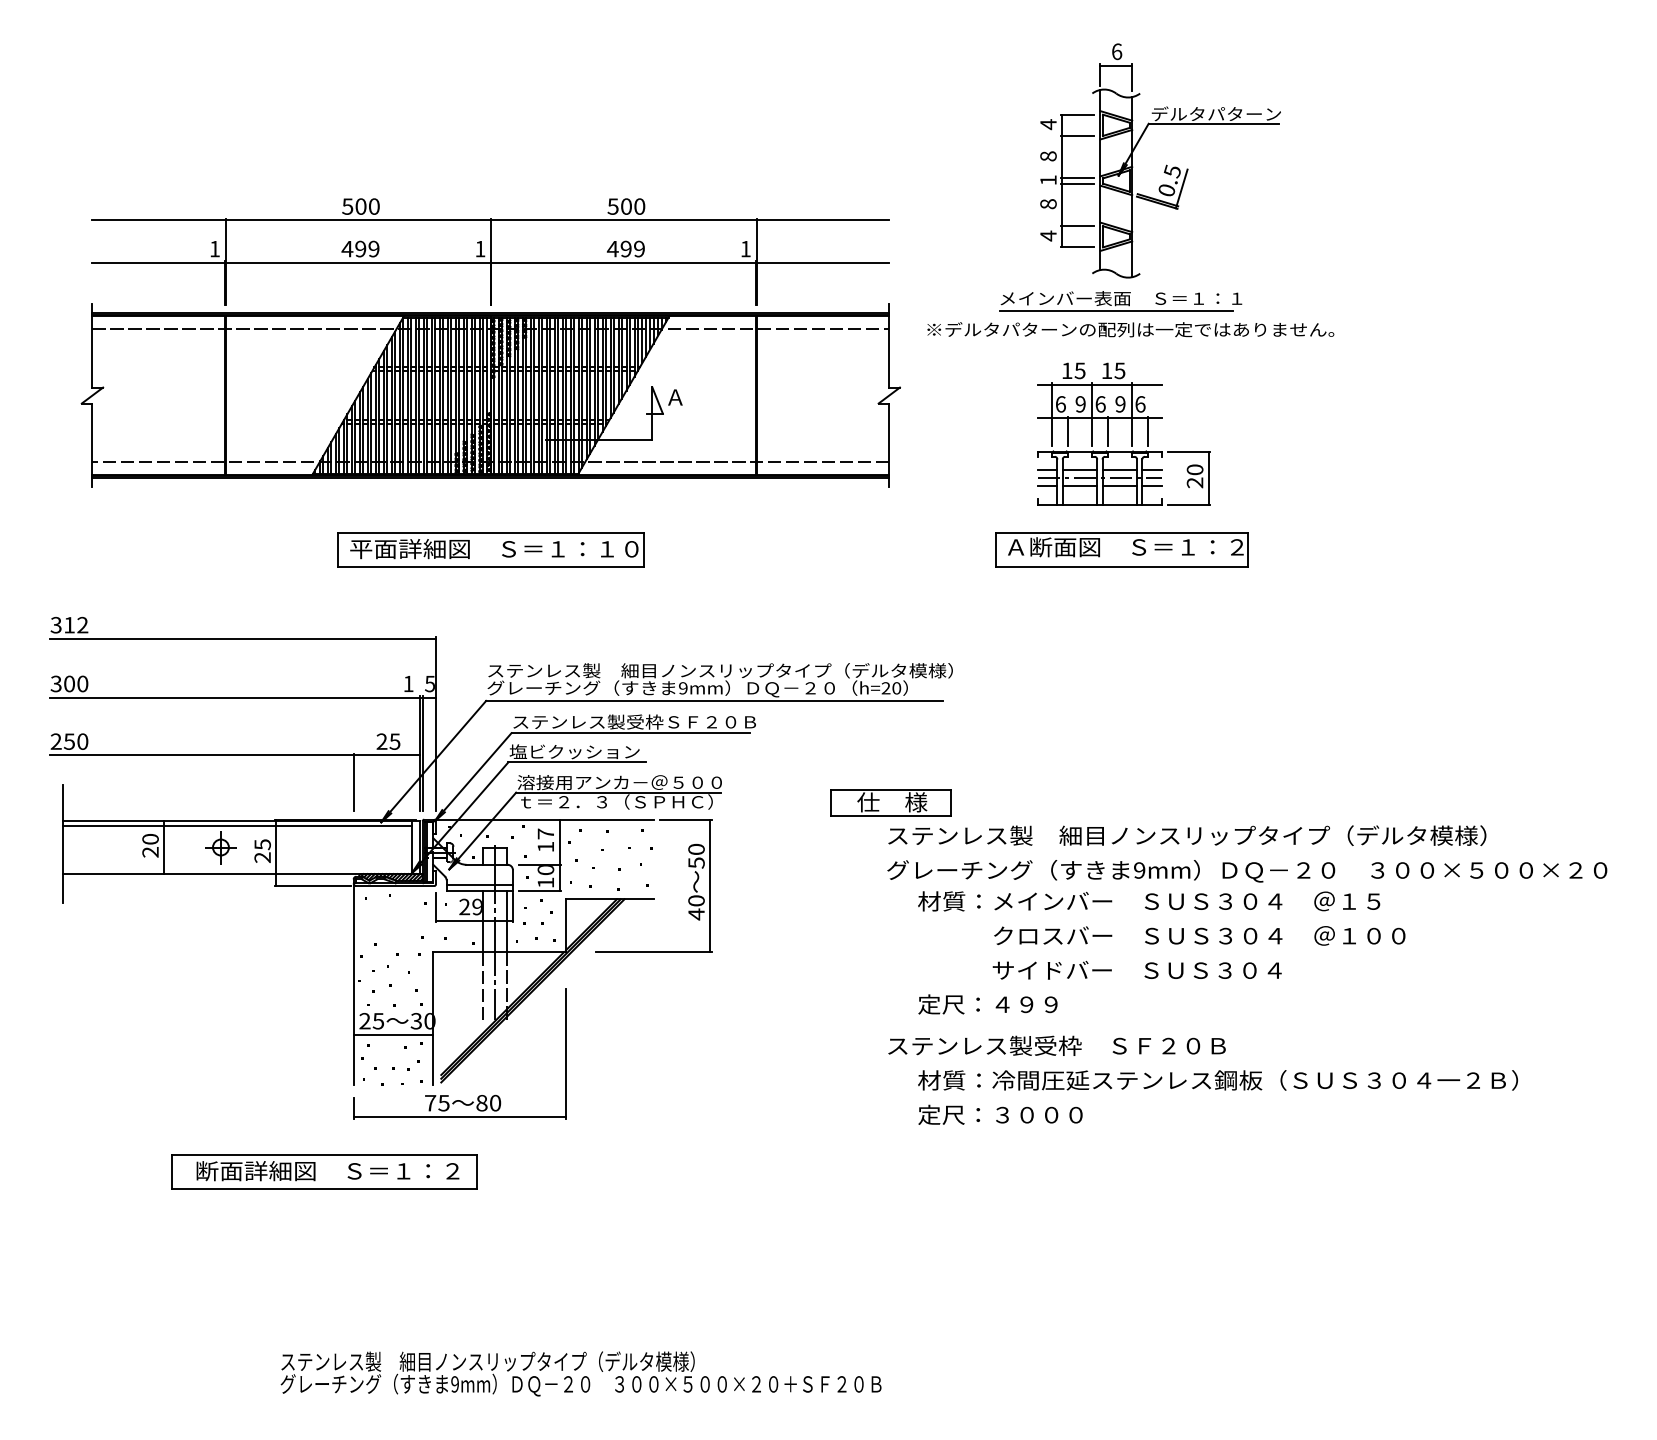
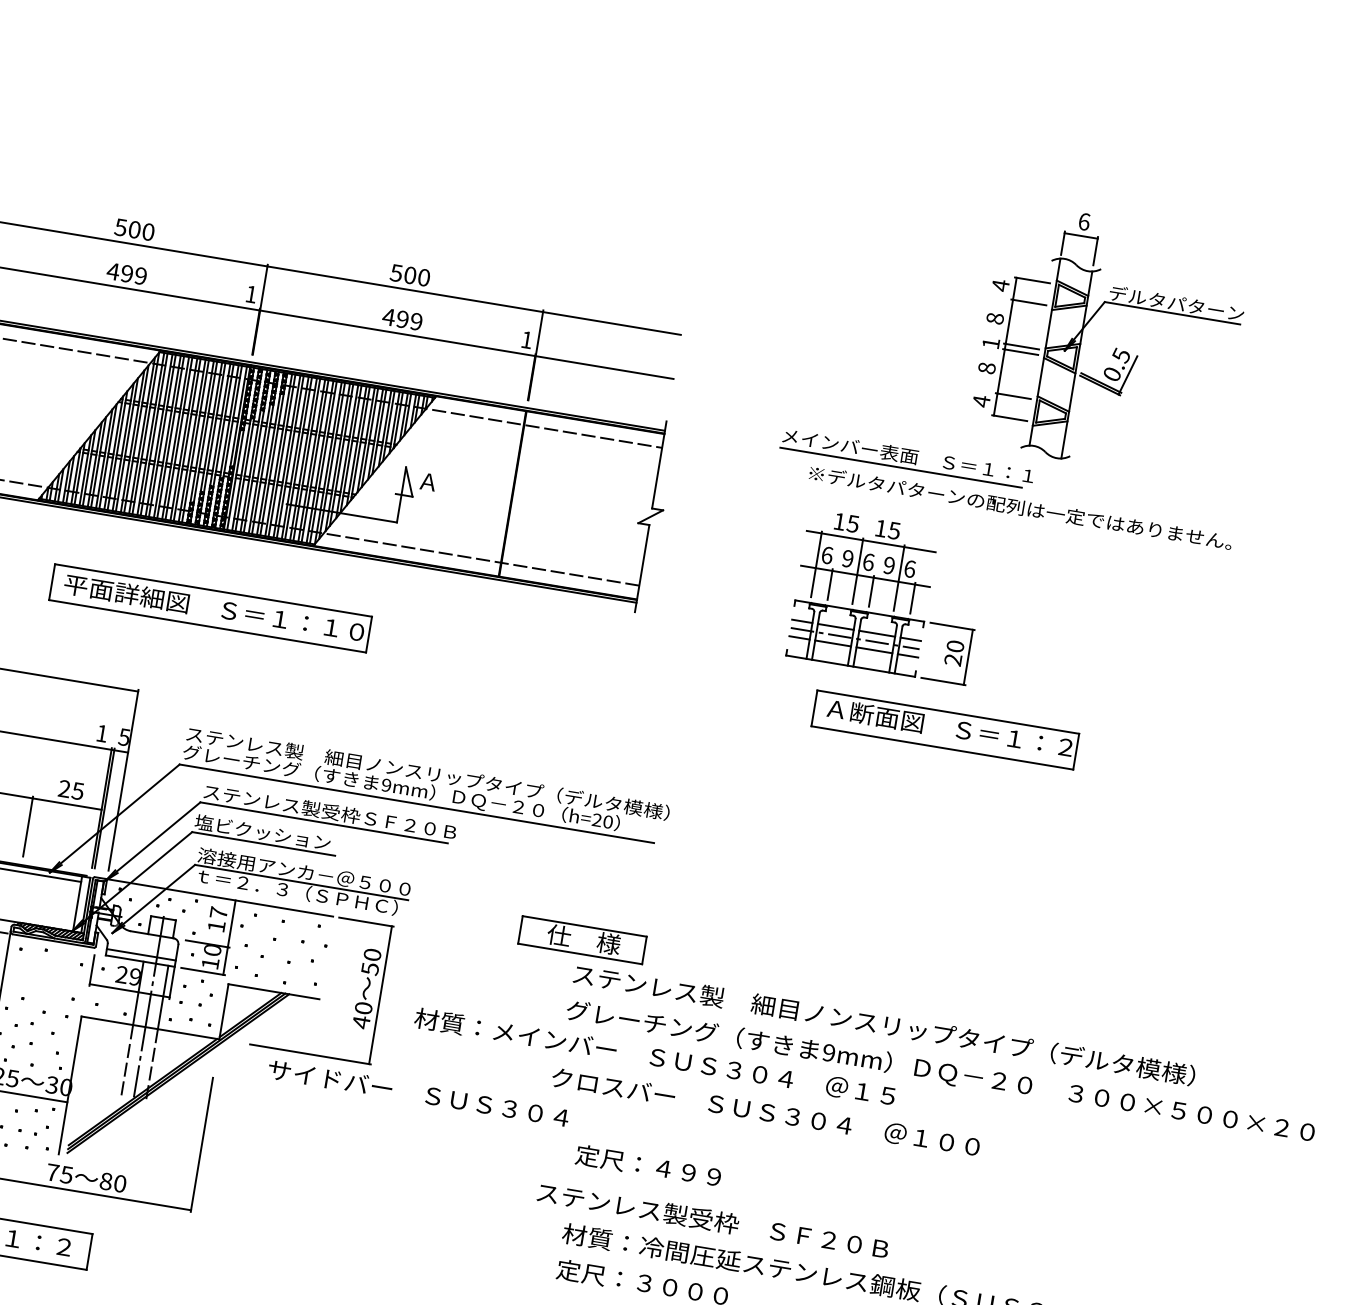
part: (1166, 164) -> (1116, 347), moved
text: (1130, 329) -> (1020, 507), moved
part: (1121, 549) -> (945, 729), moved
text: (1149, 901) -> (655, 1057), moved
text: (1199, 935) -> (765, 1111), moved
text: (1136, 969) -> (417, 1092), moved

